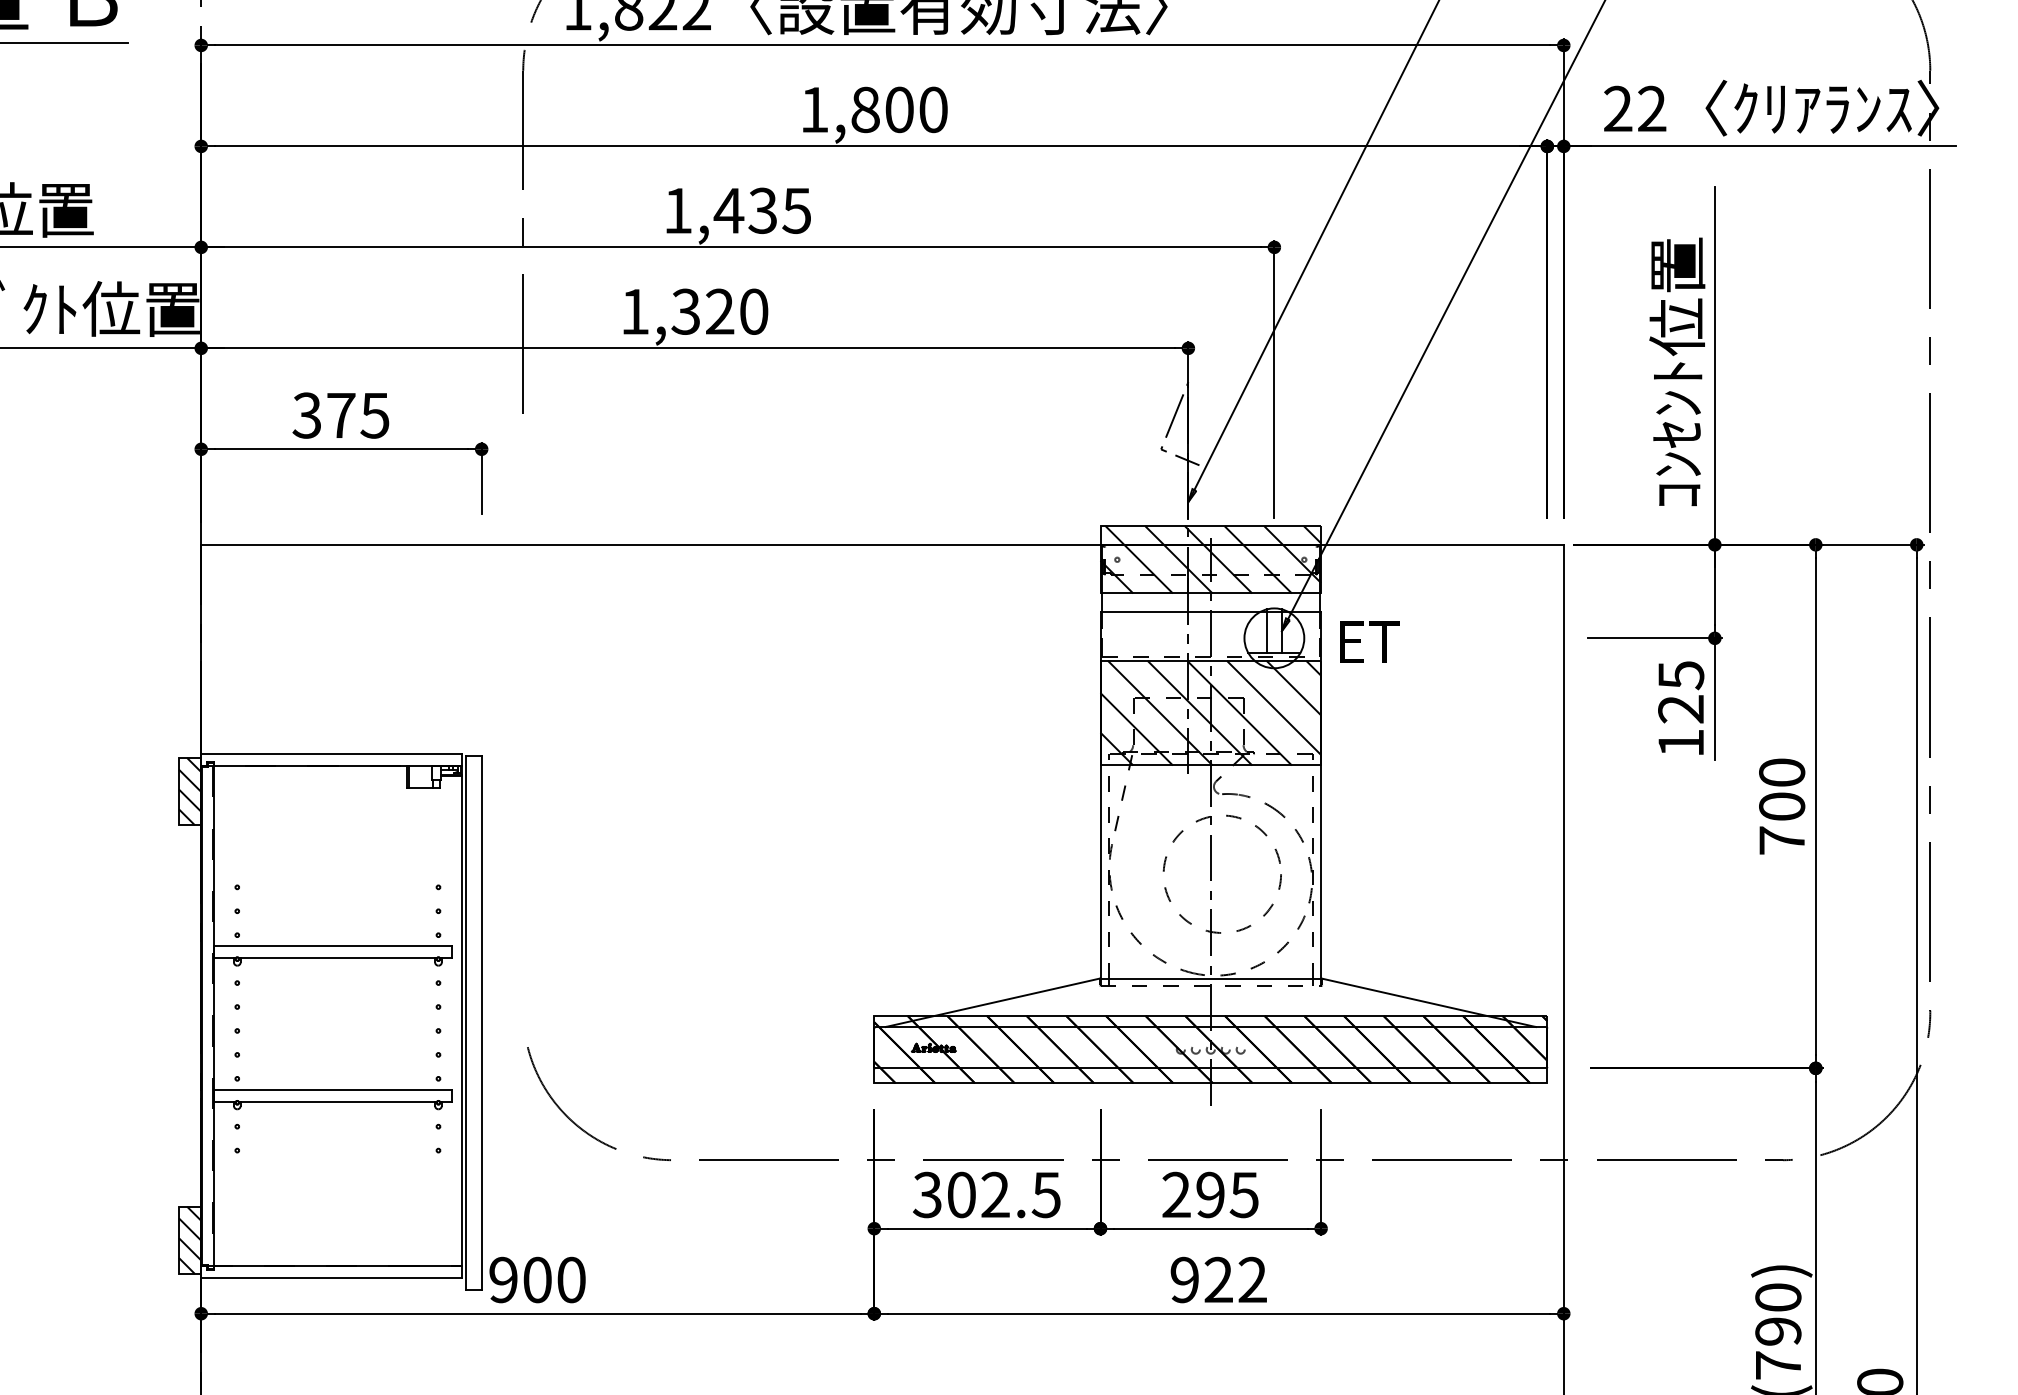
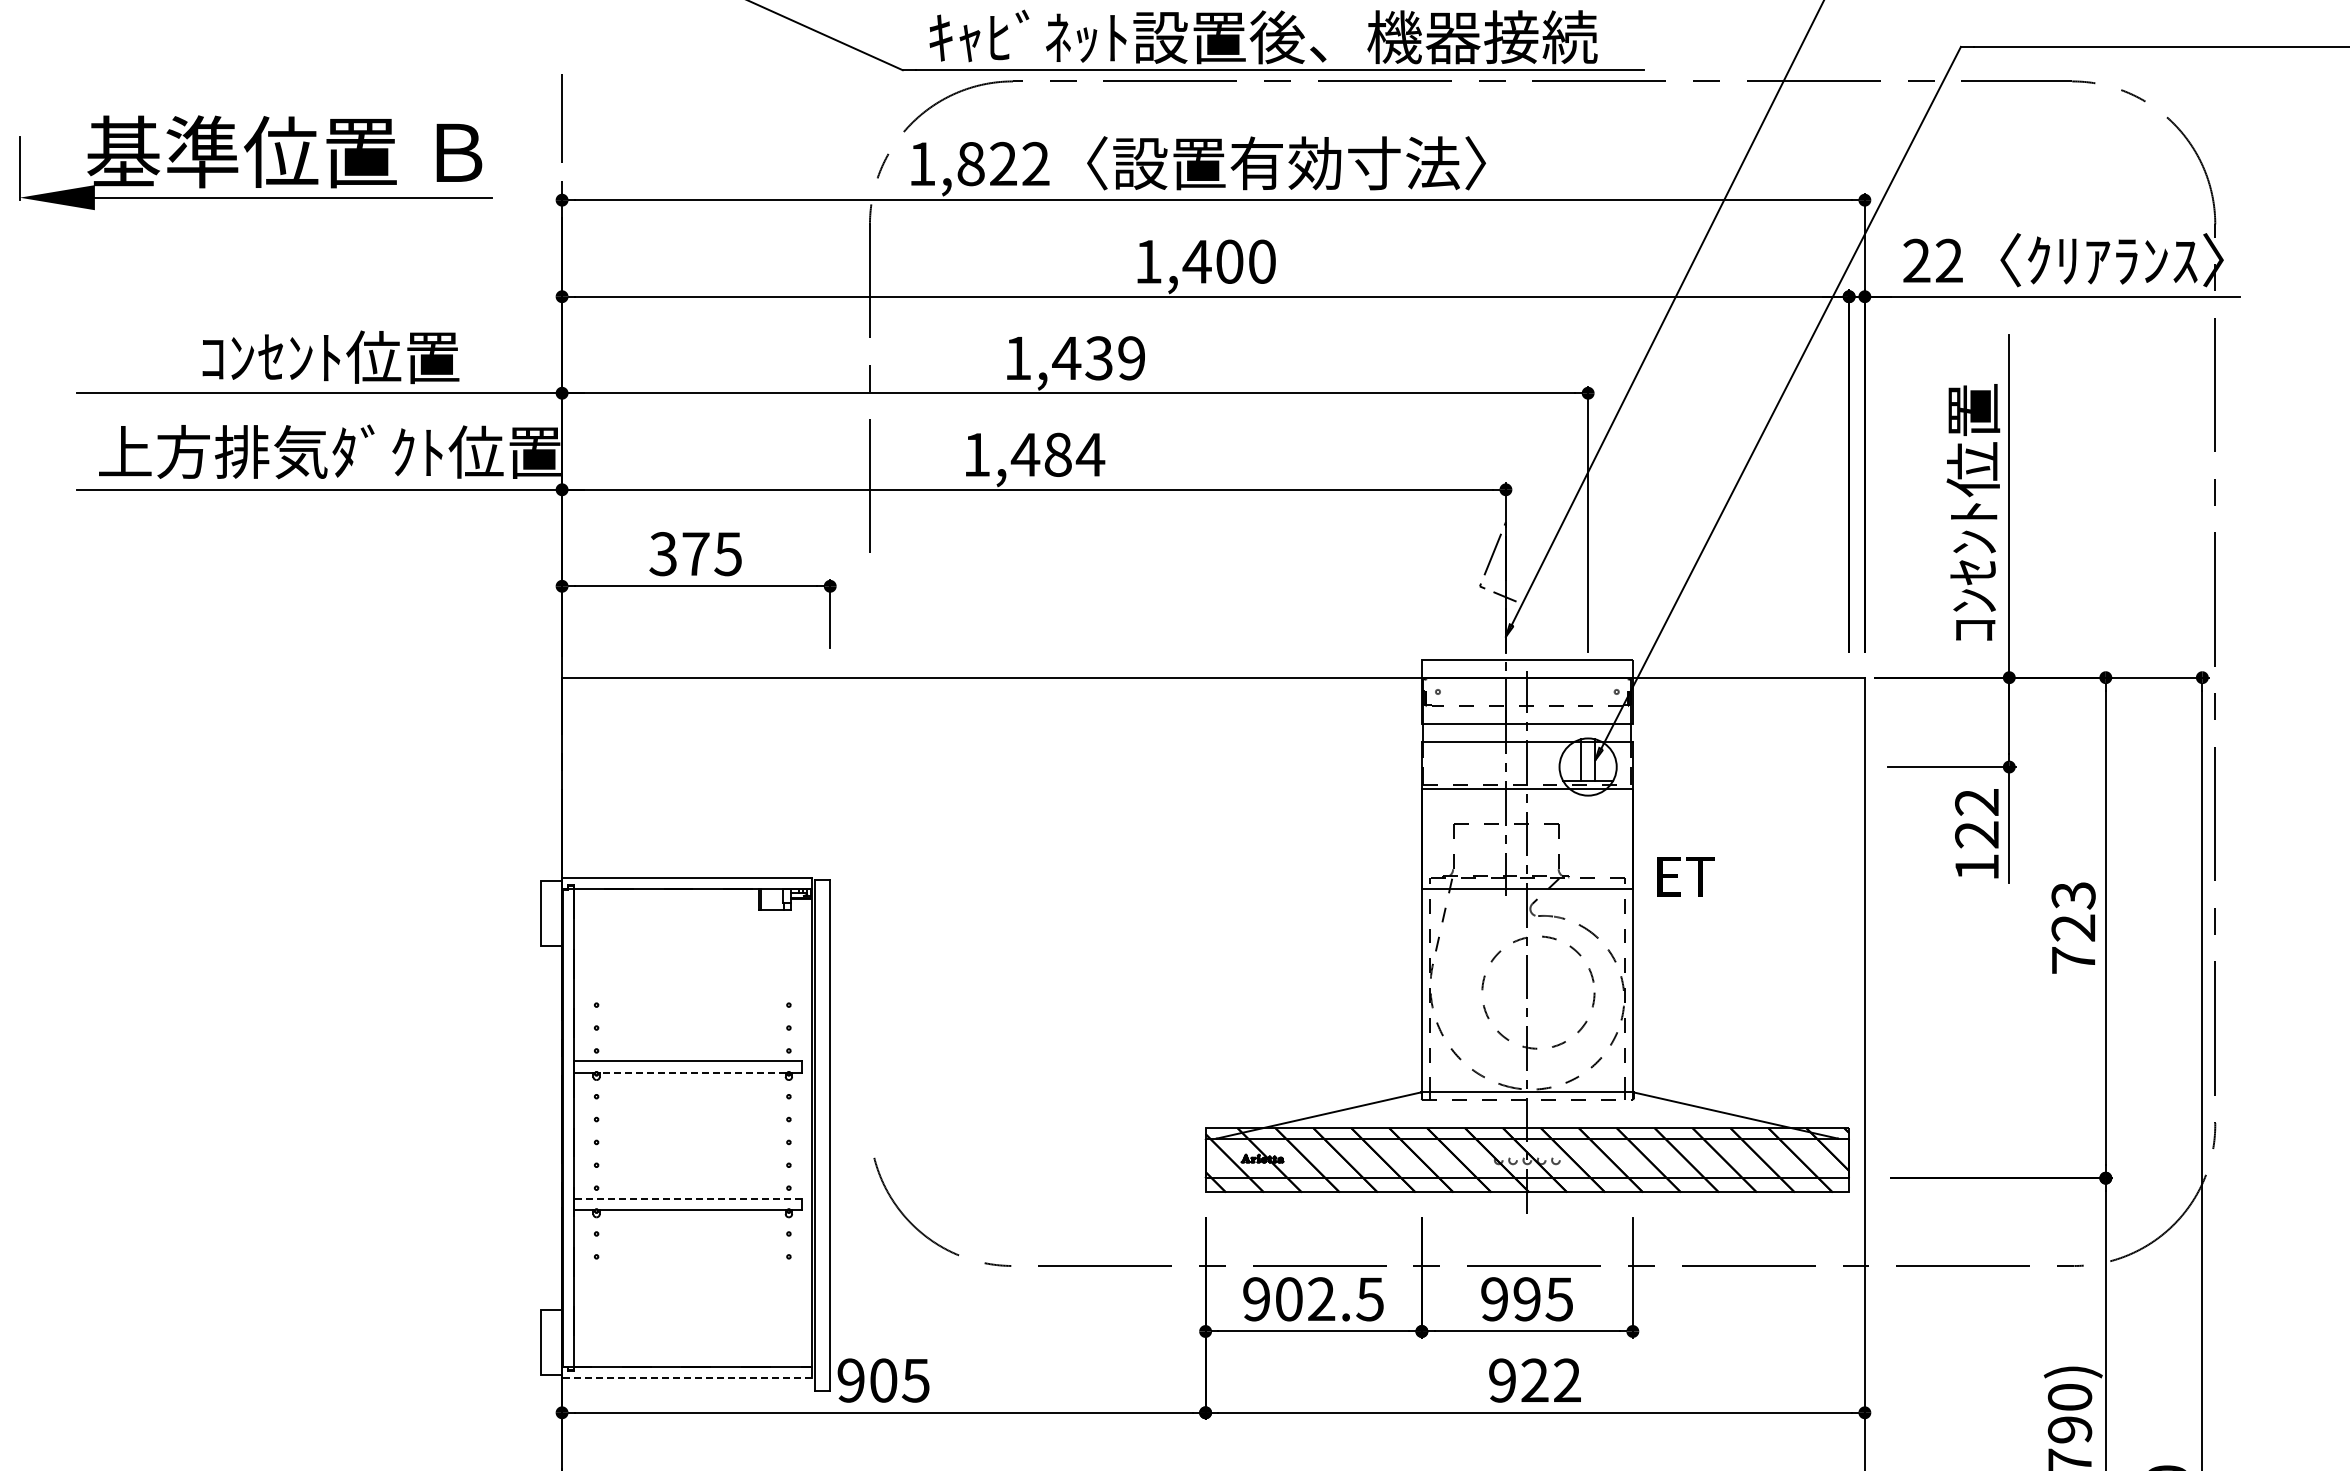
text: (864, 109) -> (1196, 261), 1,800 -> 1,400
text: (796, 211) -> (1131, 358), 1,435 -> 1,439
text: (719, 311) -> (1057, 454), 1,320 -> 1,484
hatch: (1209, 559) -> (1526, 691), removed
text: (1368, 641) -> (1685, 876), moved
text: (1681, 675) -> (1977, 802), 125 -> 122
hatch: (1209, 713) -> (1526, 838), removed
text: (1782, 789) -> (2073, 911), 700 -> 723
hatch: (190, 791) -> (551, 913), removed
line: (337, 957) -> (692, 1072), solid -> dashed
line: (333, 1089) -> (688, 1198), solid -> dashed
text: (926, 1195) -> (1255, 1299), 302.5 -> 902.5
text: (1176, 1195) -> (1494, 1299), 295 -> 995
hatch: (190, 1240) -> (551, 1342), removed
line: (332, 1277) -> (687, 1378), solid -> dashed
text: (570, 1279) -> (915, 1380), 900 -> 905

